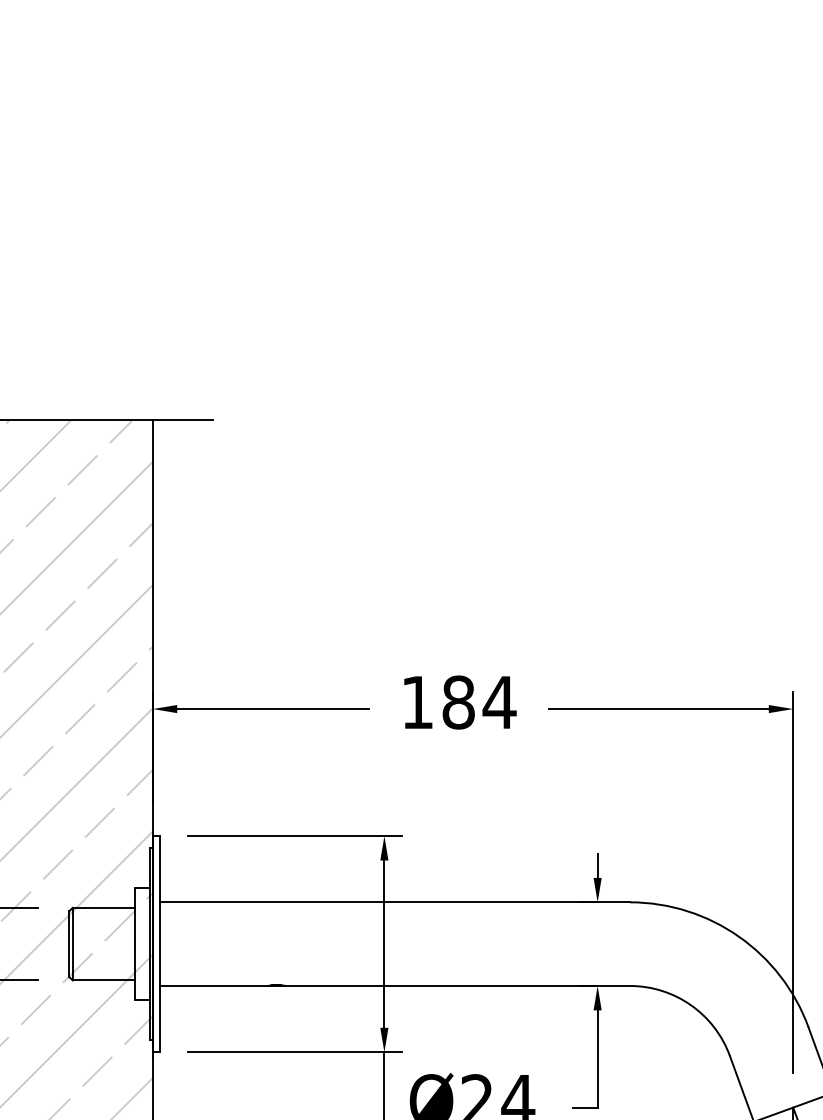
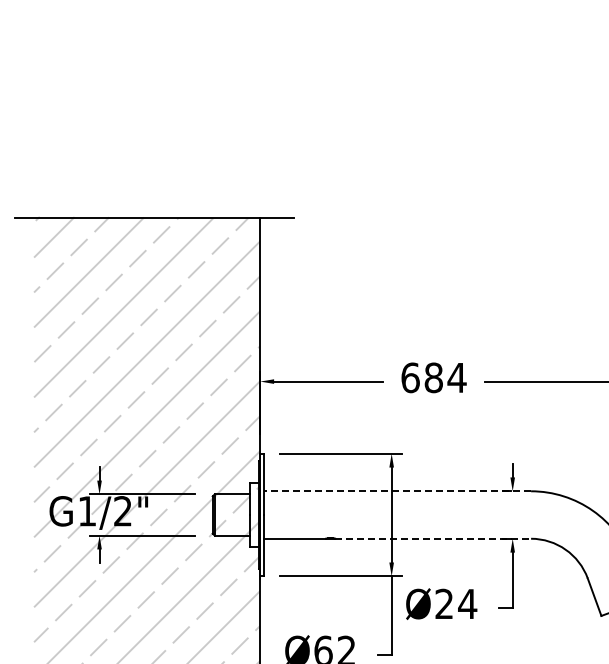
text: (417, 701) -> (410, 377), 184 -> 684
line: (394, 902) -> (397, 491), solid -> dashed
line: (458, 985) -> (433, 538), solid -> dashed

